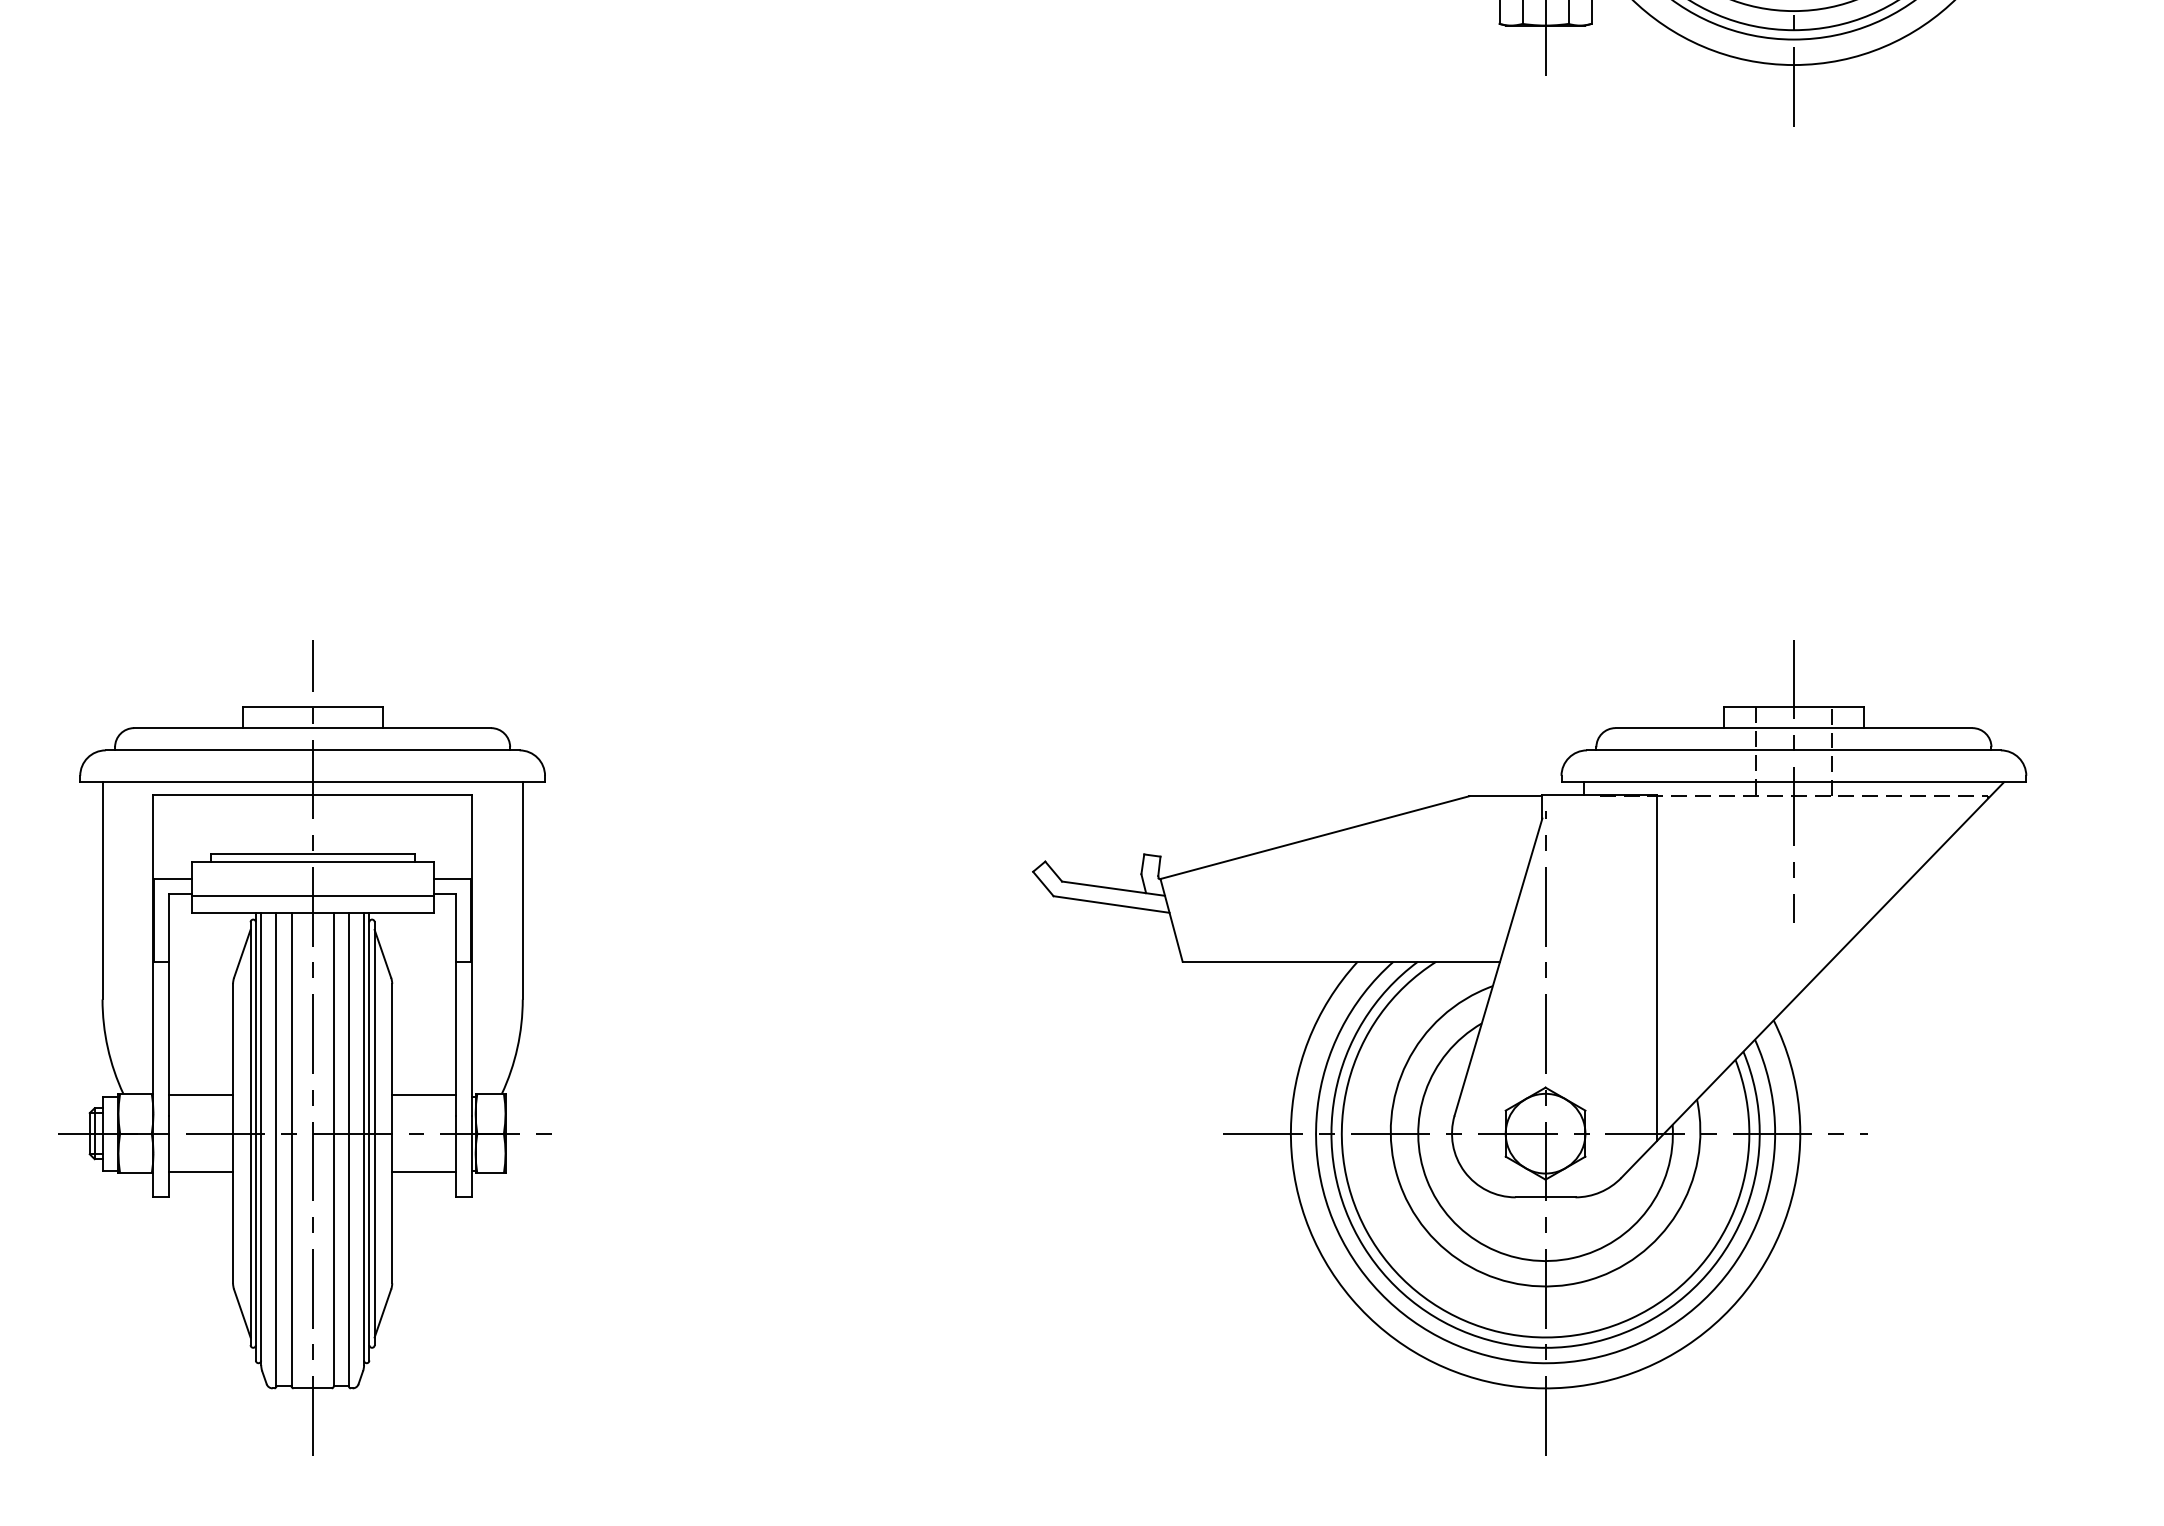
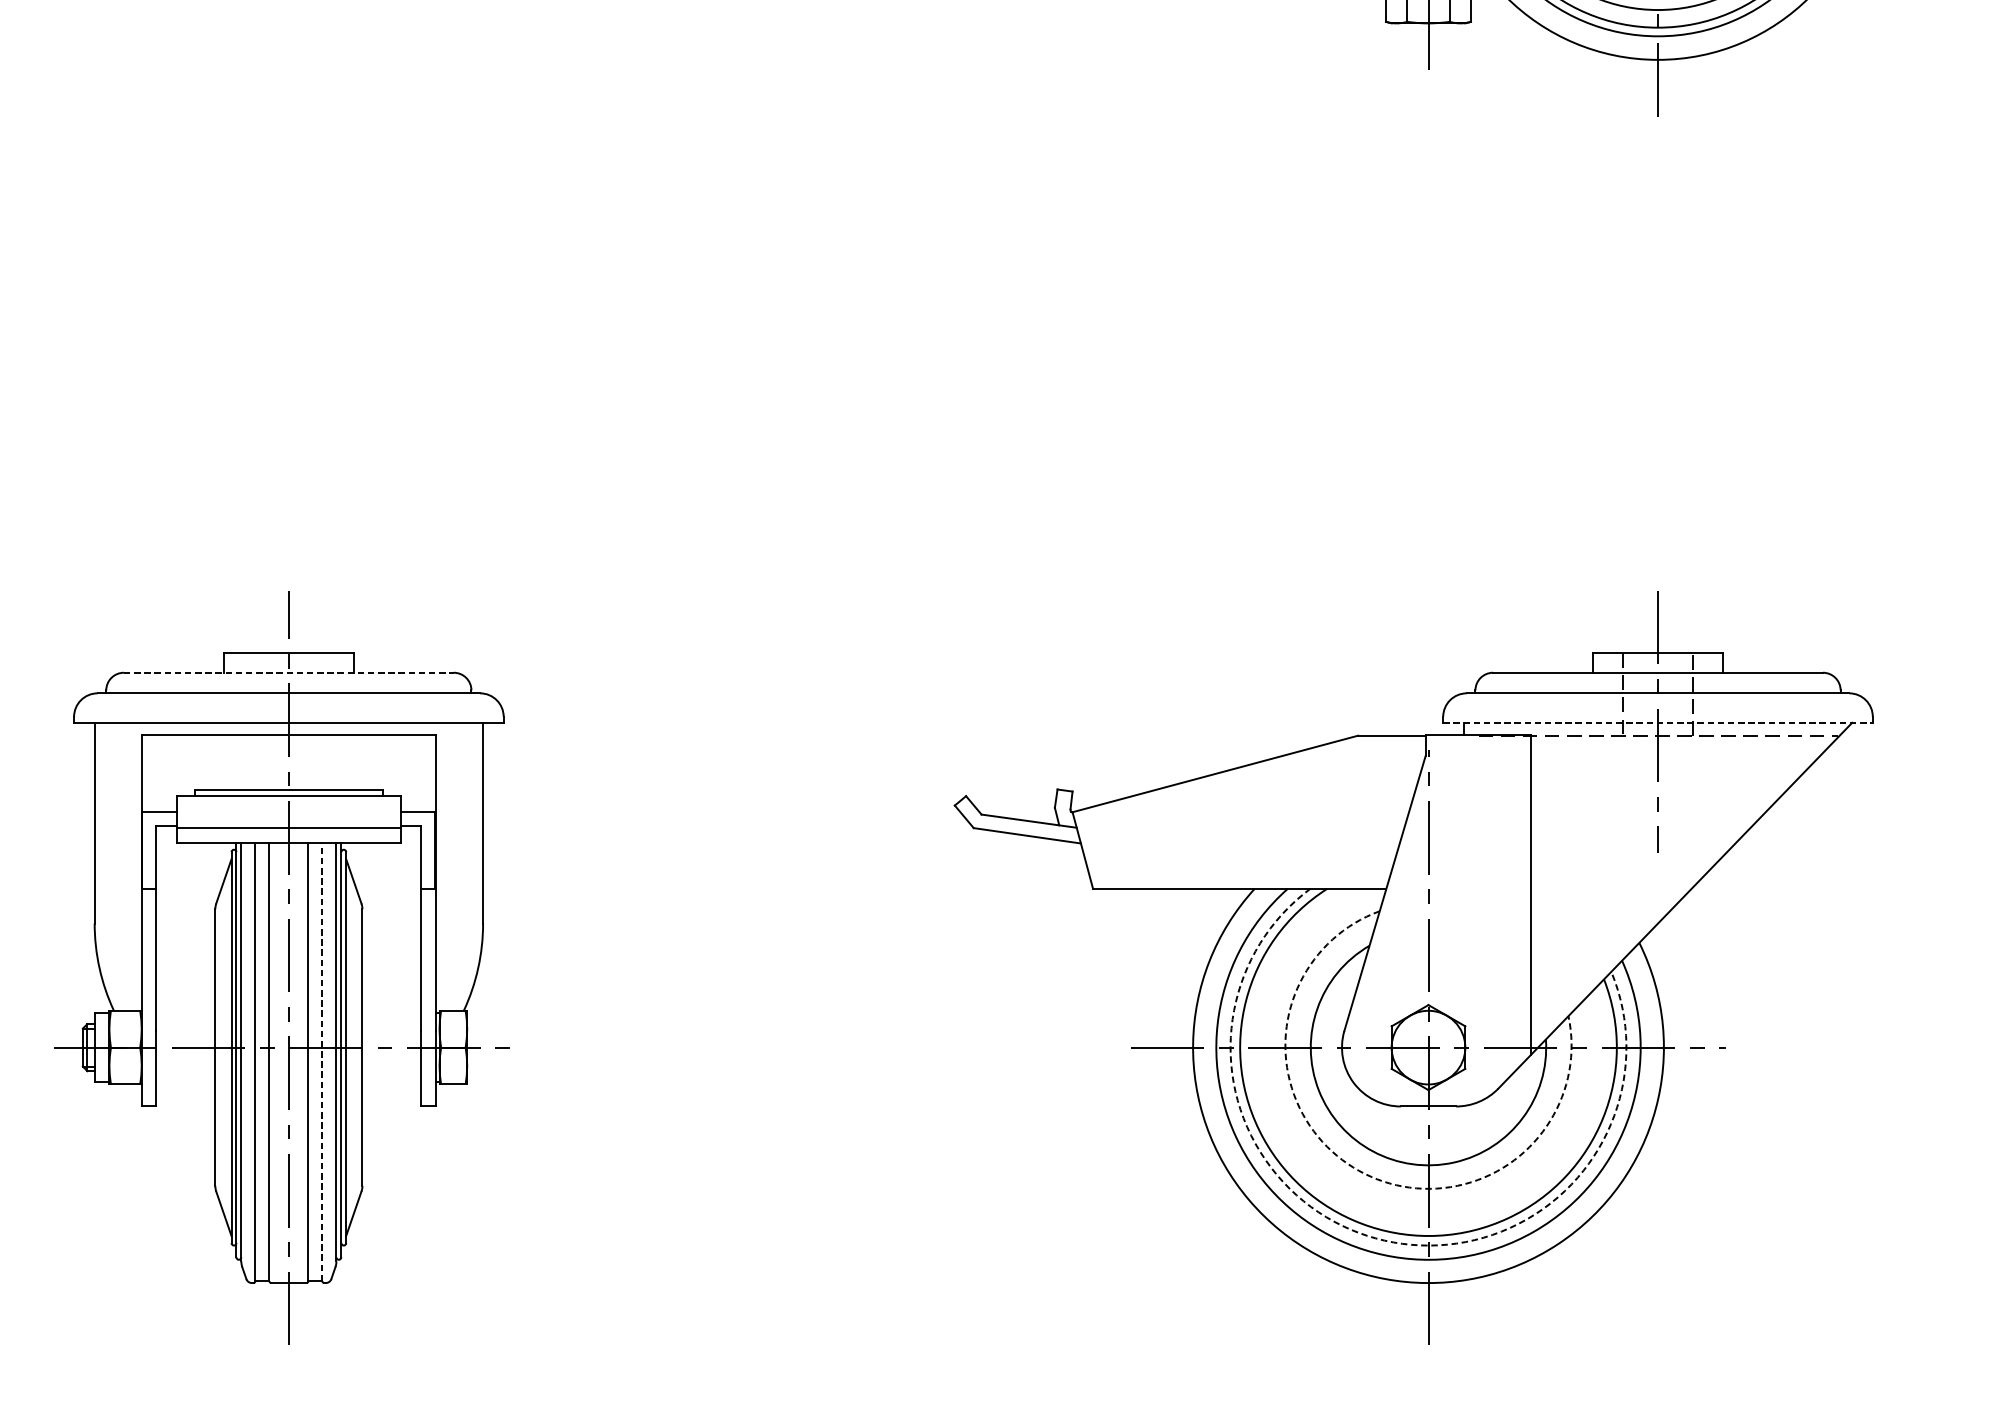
line: (313, 728) -> (289, 673), solid -> dashed
line: (1794, 782) -> (1658, 723), solid -> dashed
line: (201, 1095) -> (186, 1012), removed
line: (423, 1095) -> (391, 1012), removed
line: (348, 1149) -> (322, 1062), solid -> dashed
line: (201, 1171) -> (186, 1082), removed
line: (423, 1171) -> (391, 1082), removed
arc: (1470, 1266) -> (1359, 1170), solid -> dashed
arc: (1488, 1340) -> (1375, 1238), solid -> dashed

